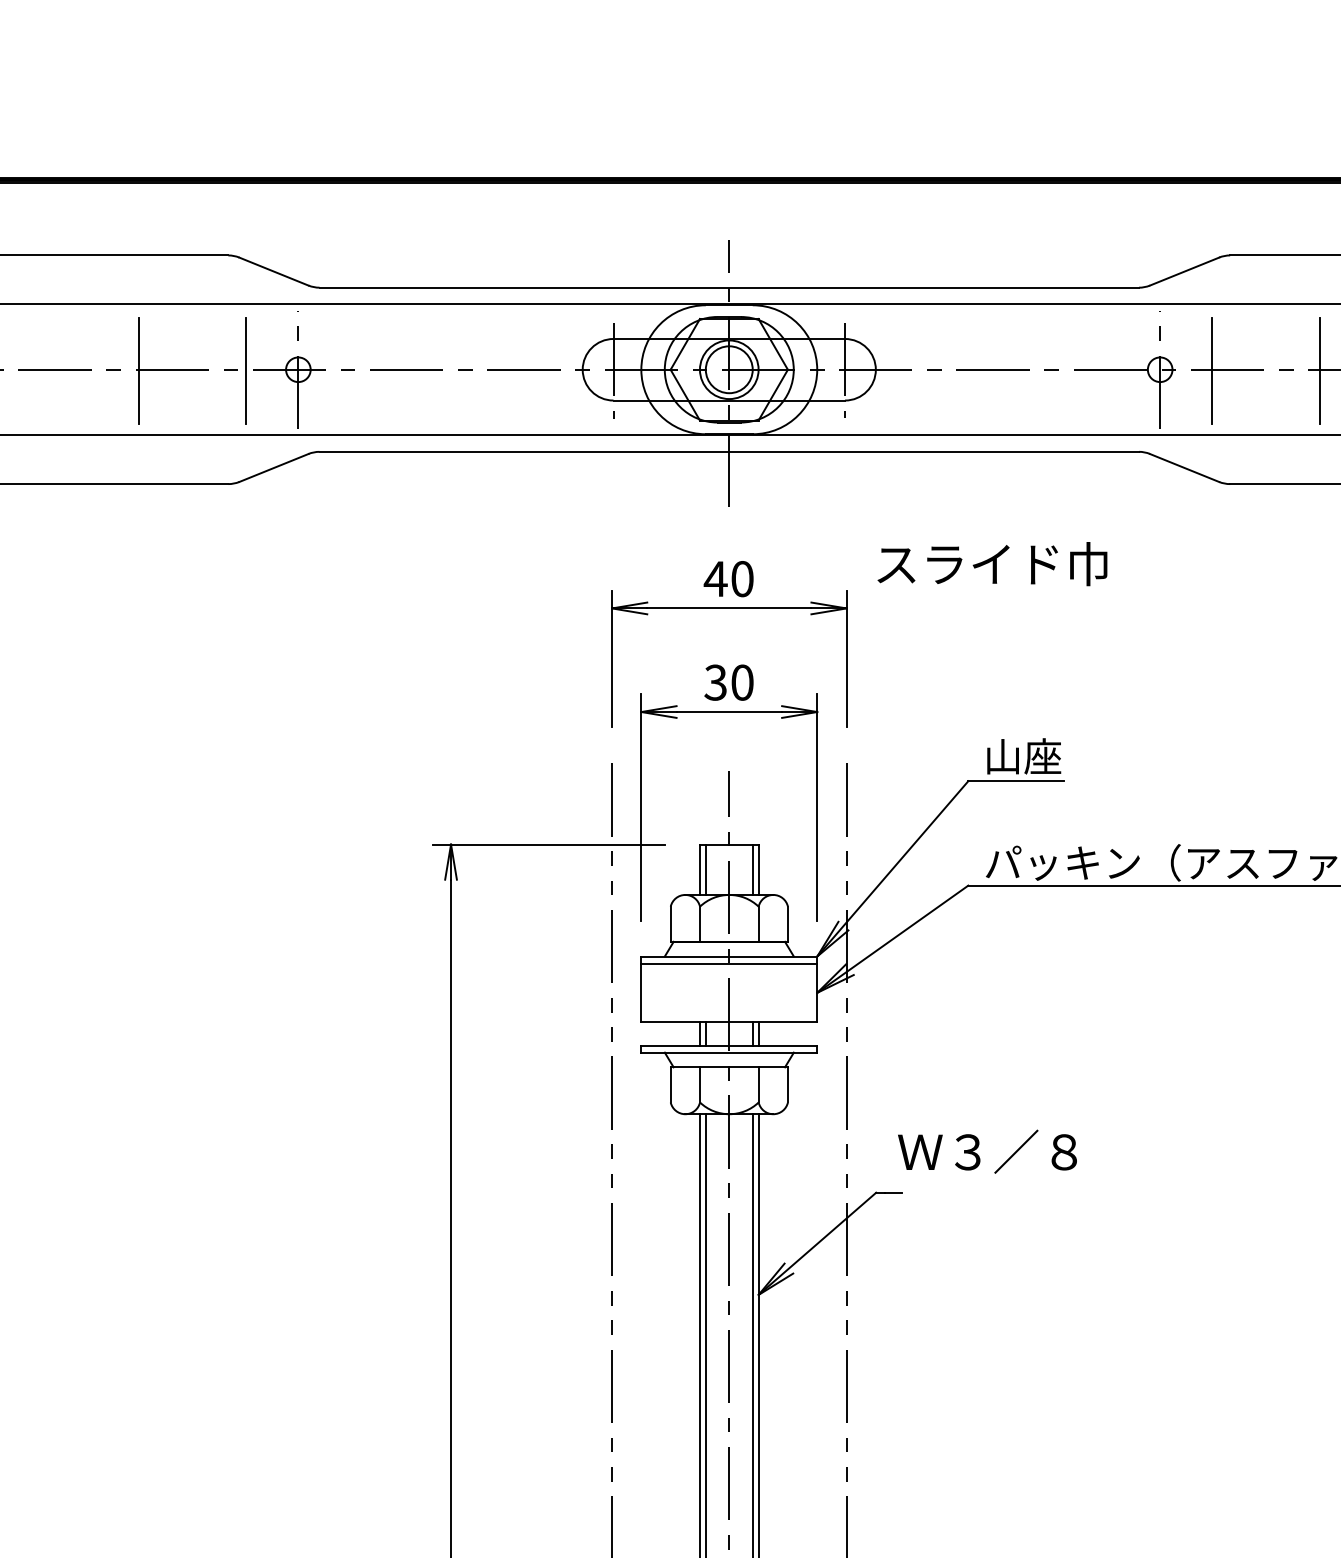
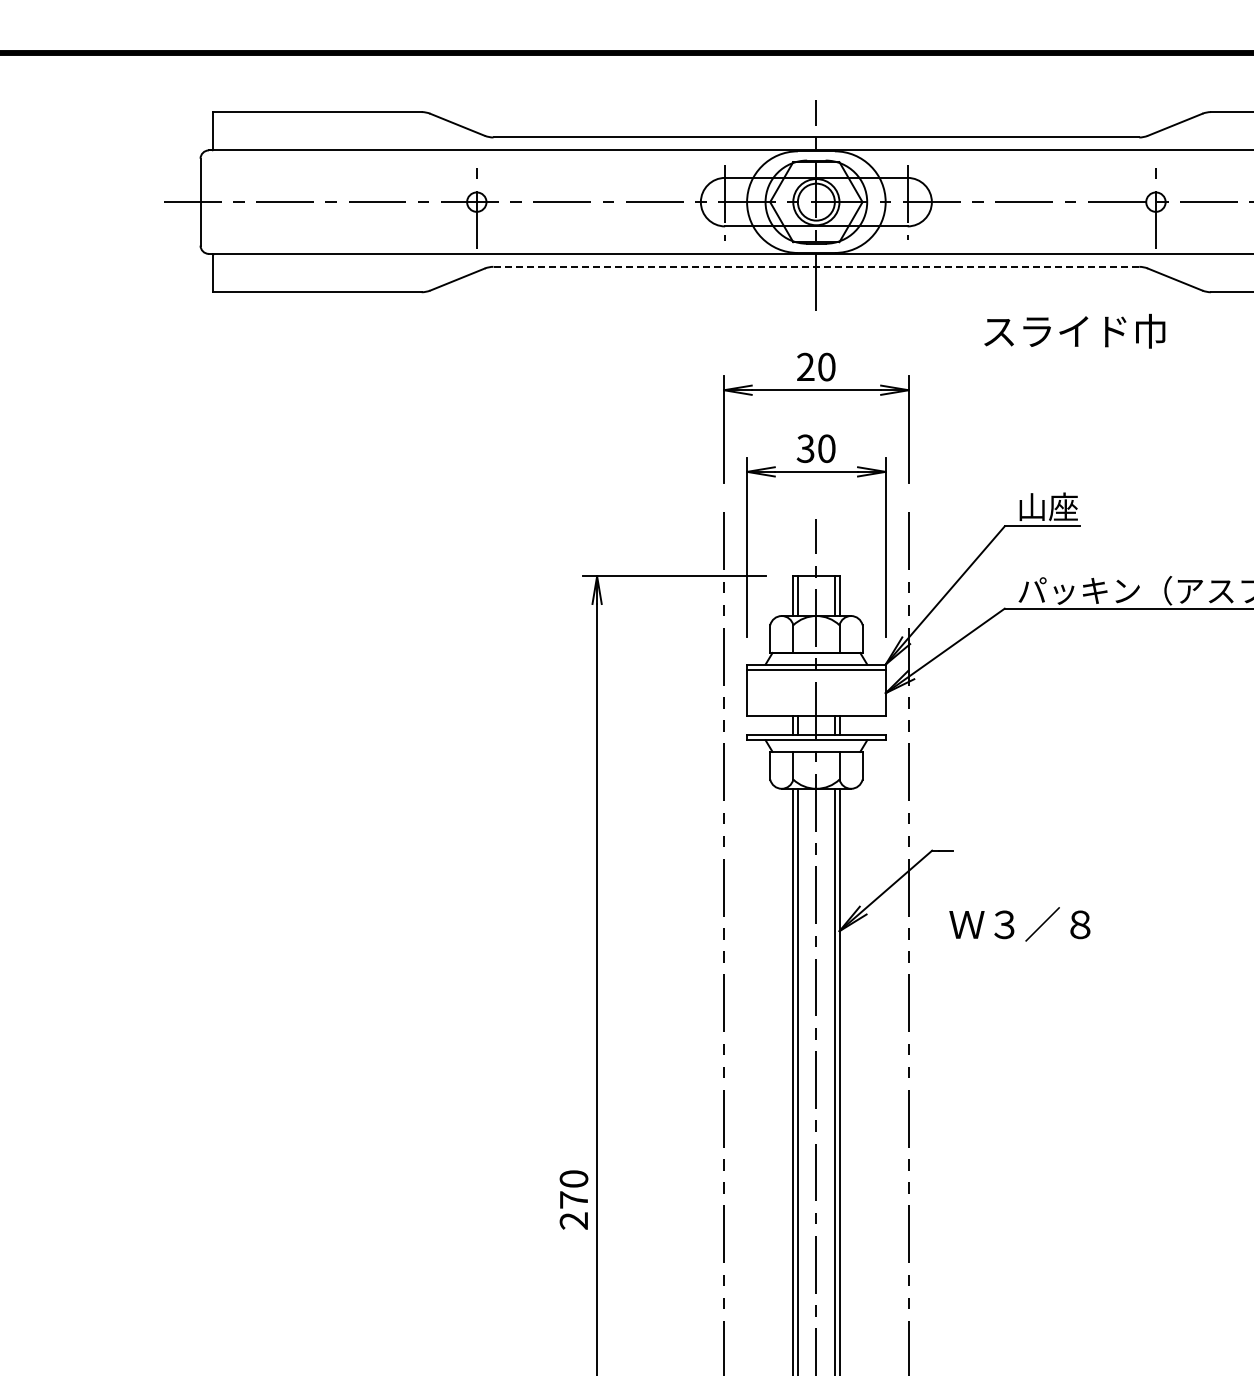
line: (139, 370) -> (351, 202), removed
line: (245, 370) -> (435, 202), removed
line: (1211, 370) -> (1196, 202), removed
line: (729, 451) -> (816, 266), solid -> dashed
text: (992, 563) -> (1074, 330), moved
text: (715, 578) -> (805, 366), 40 -> 20
text: (987, 1151) -> (1019, 924), moved

